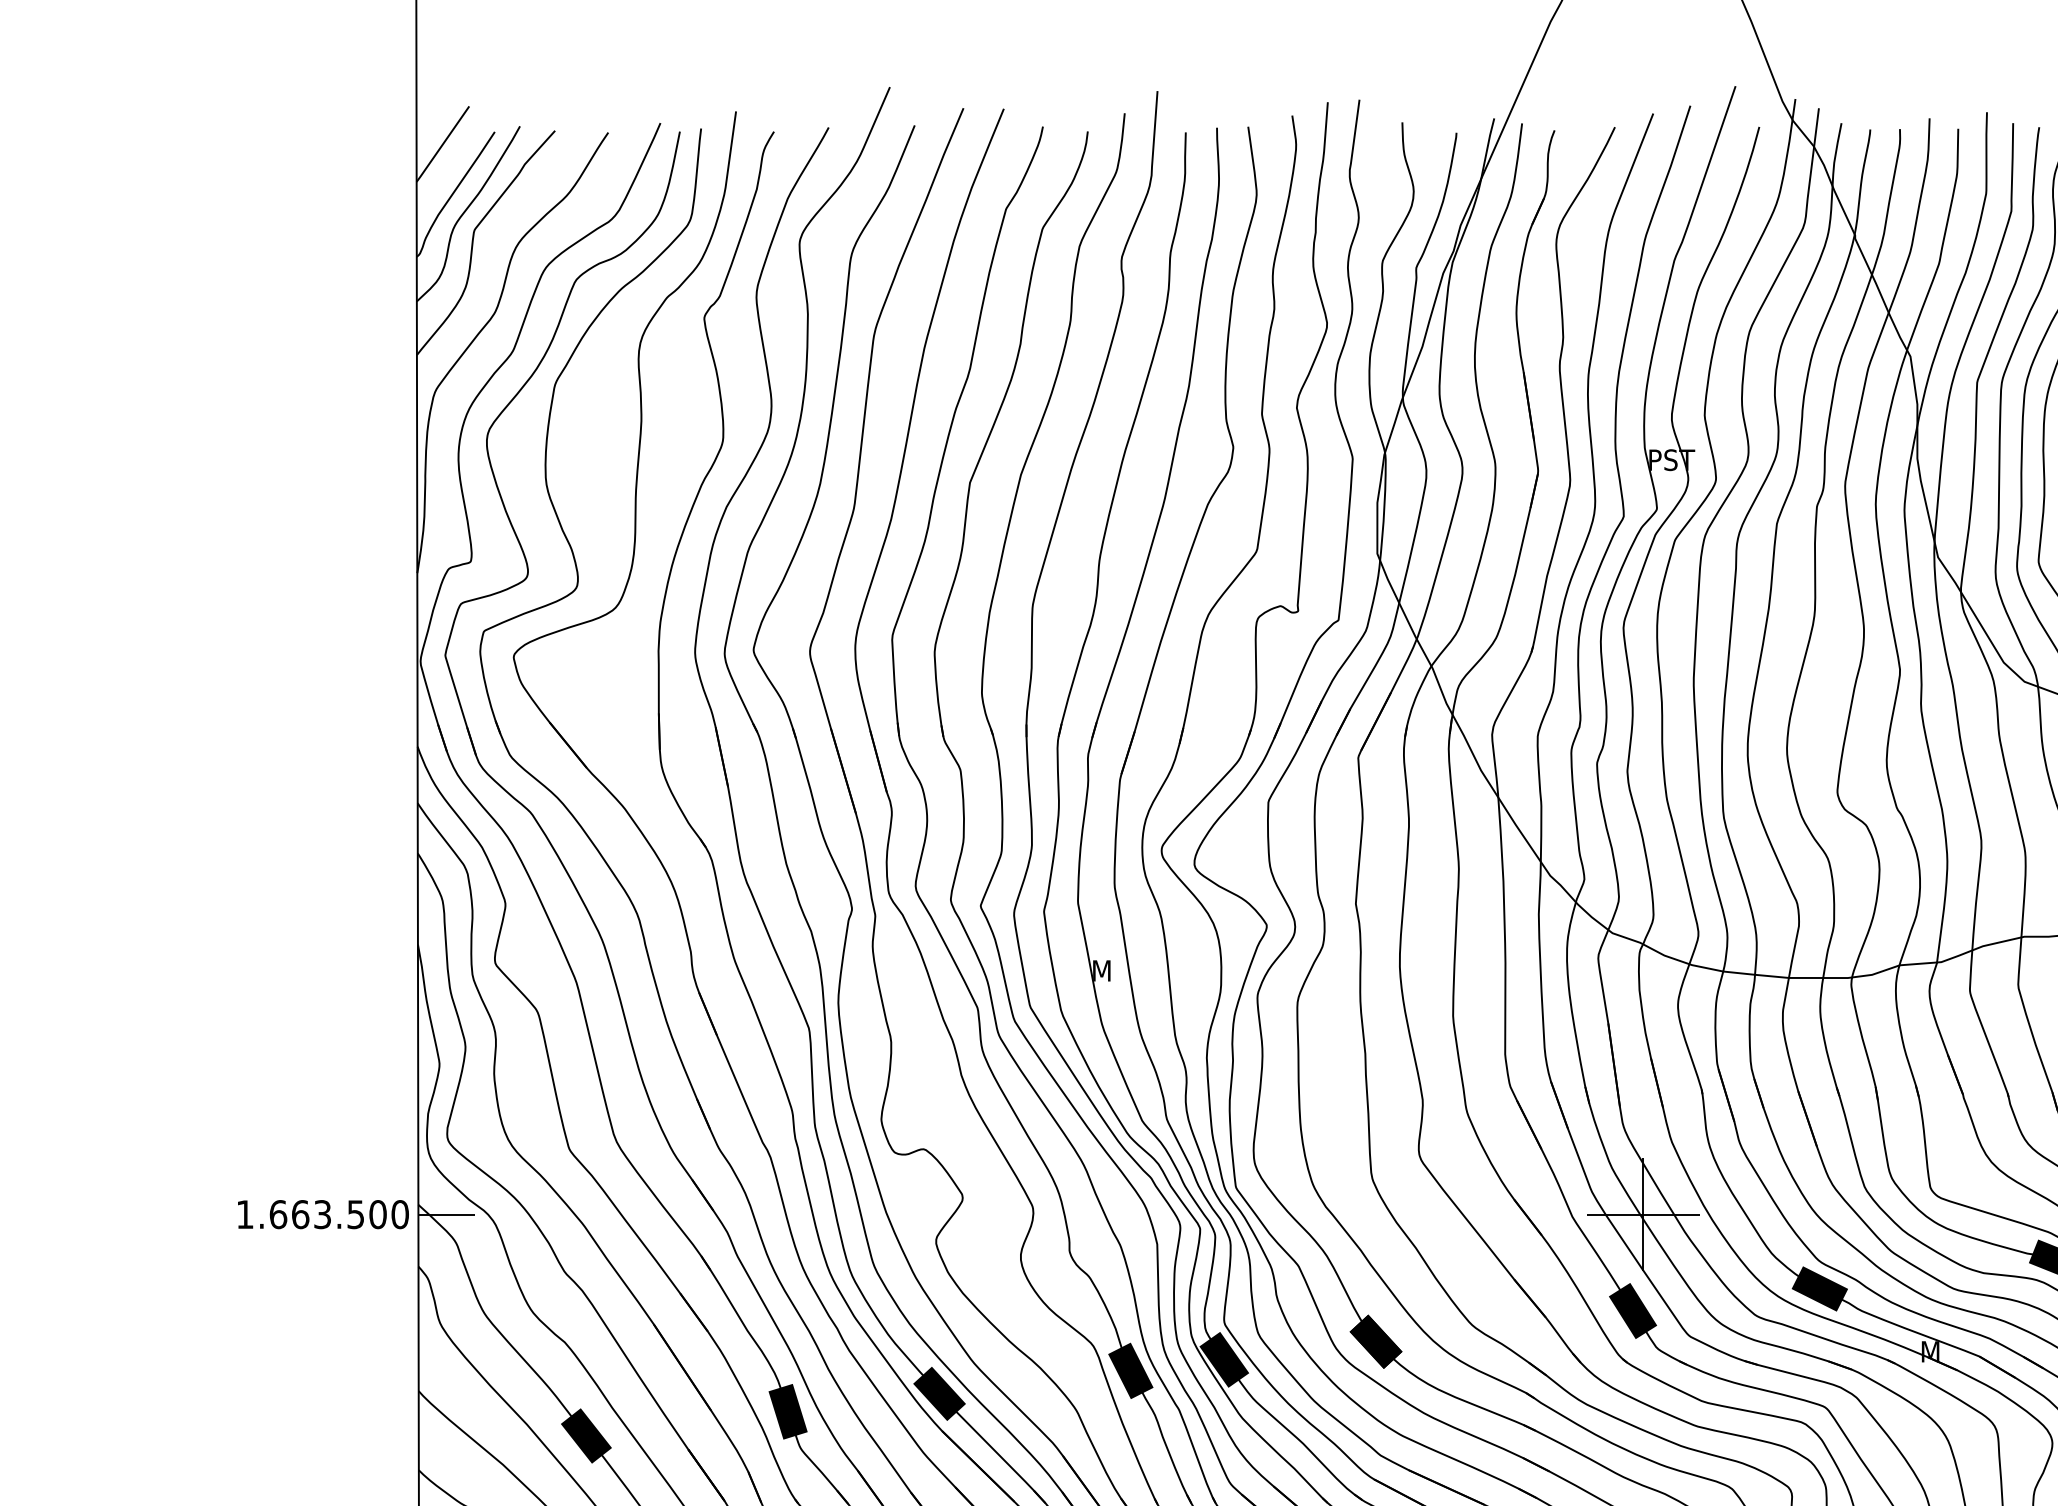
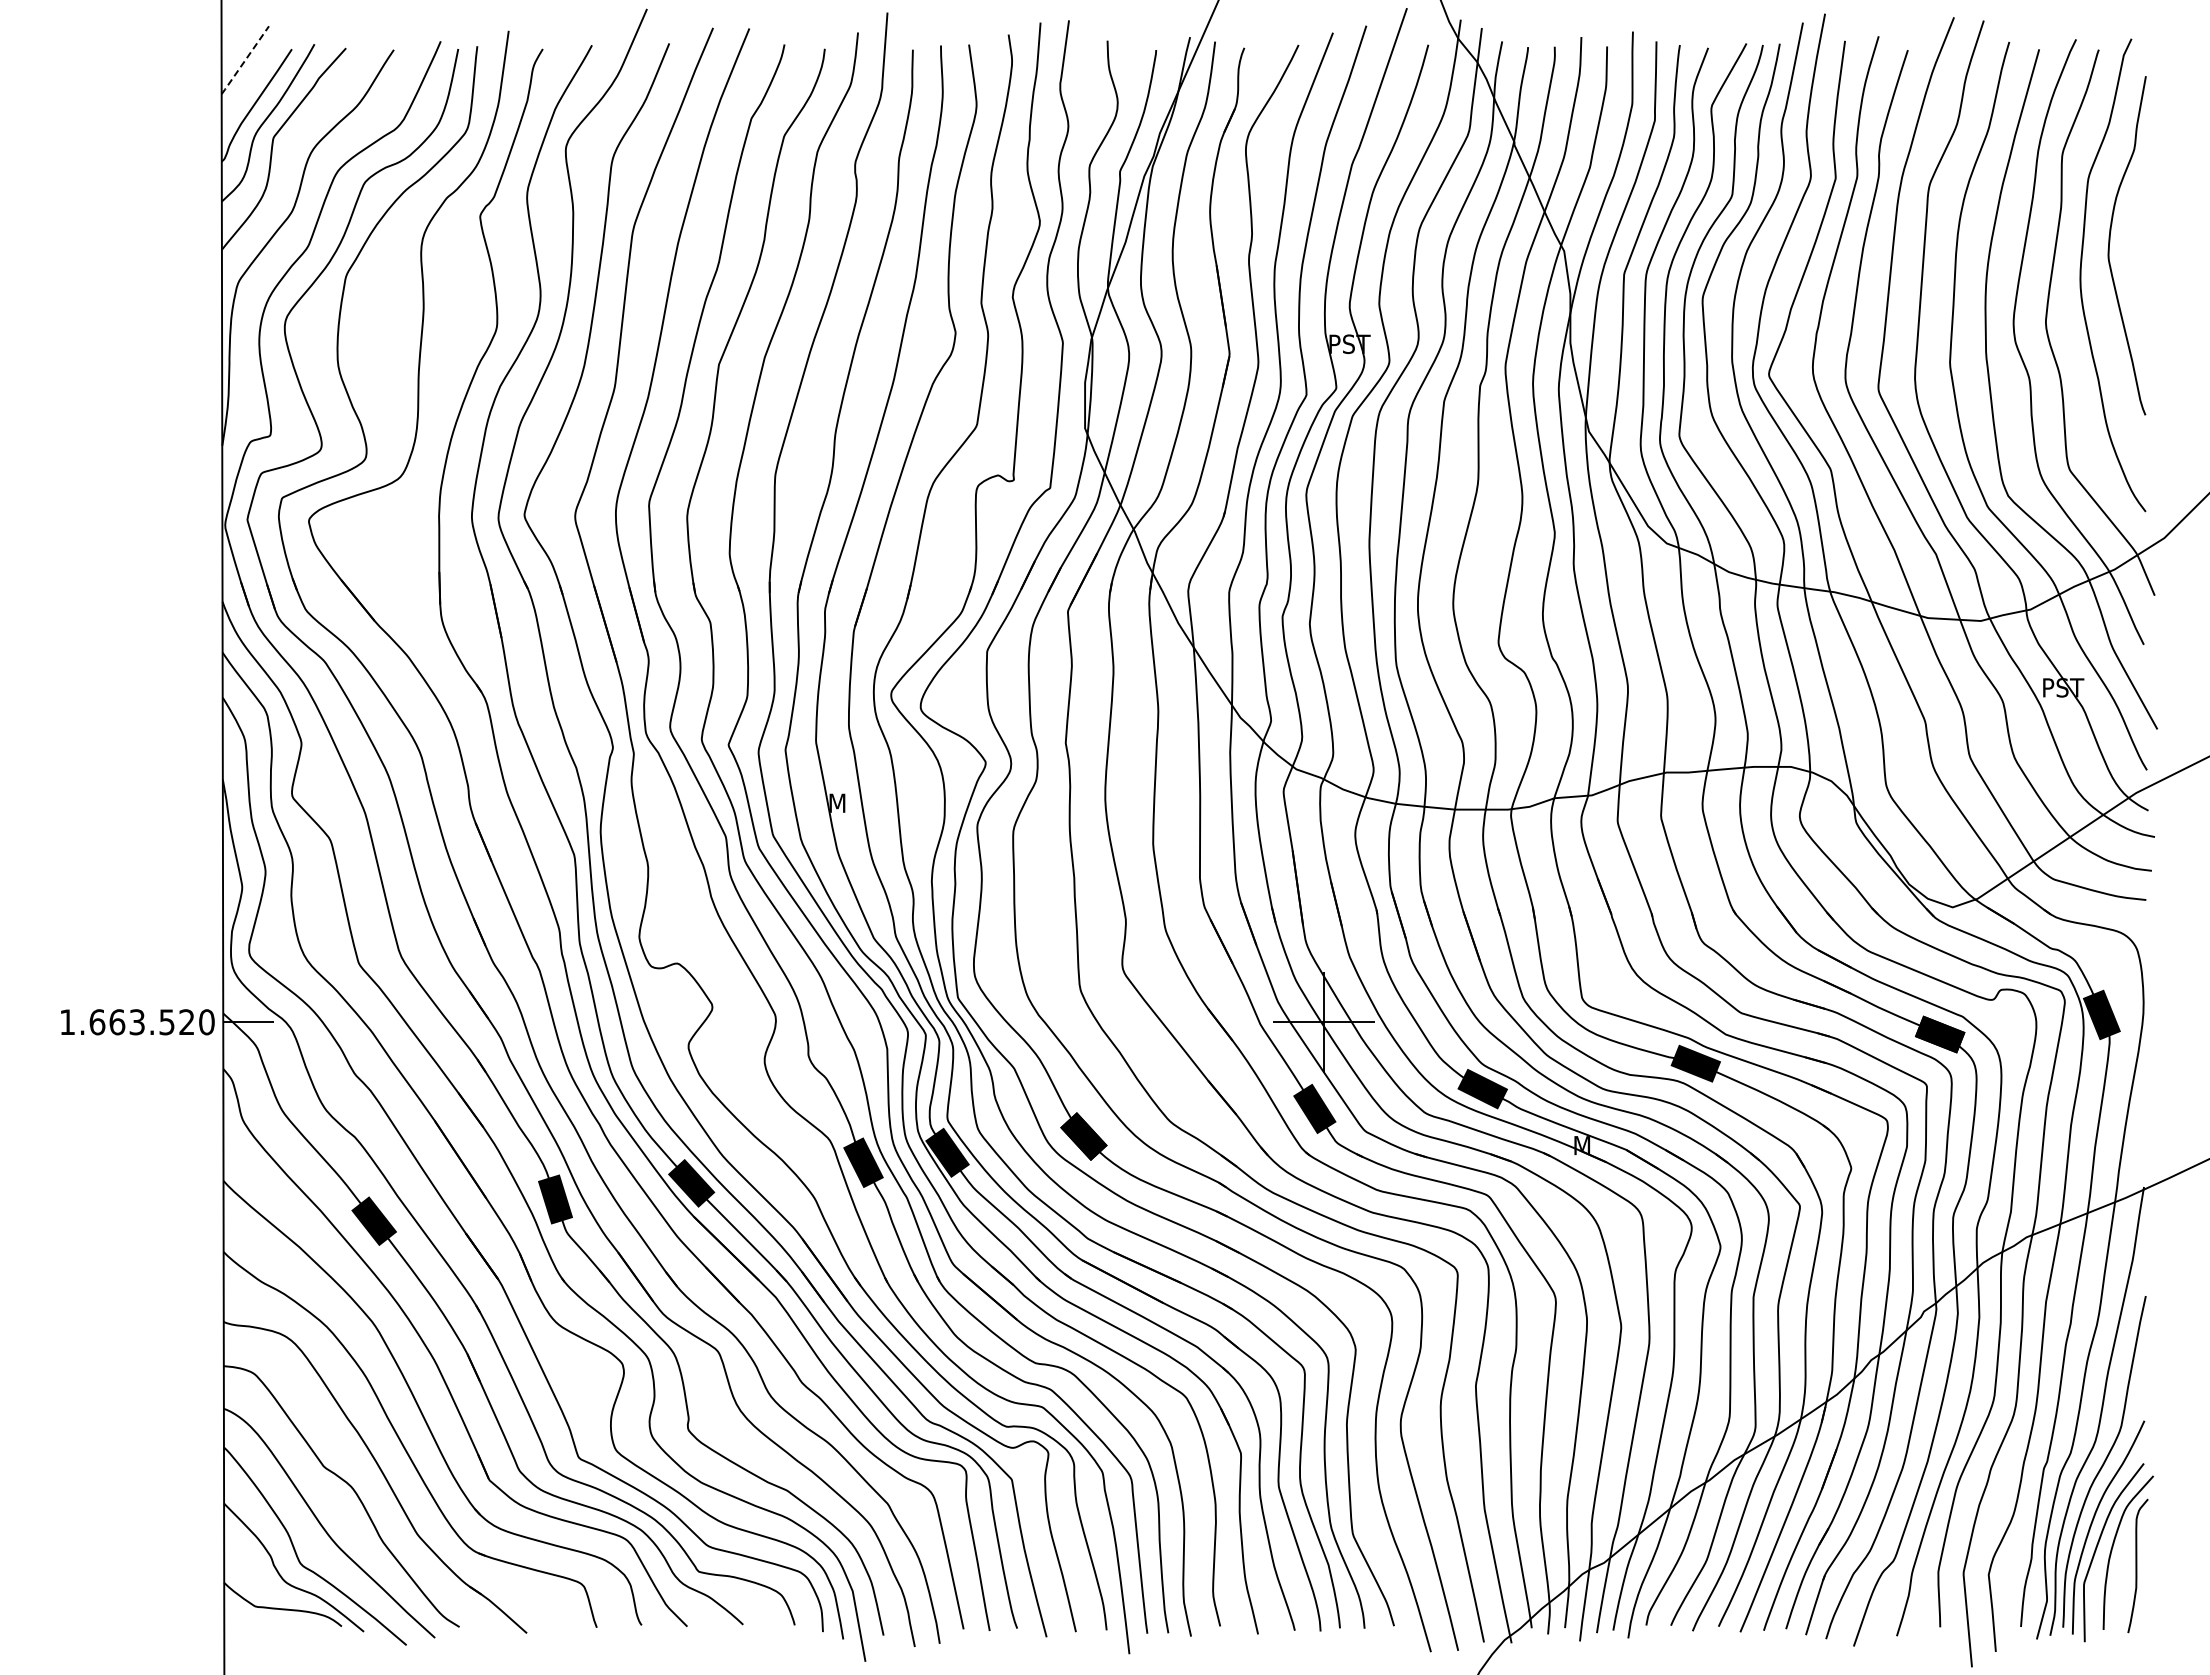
line: (443, 144) -> (245, 60), solid -> dashed
text: (377, 1214) -> (186, 1022), 1.663.500 -> 1.663.520

